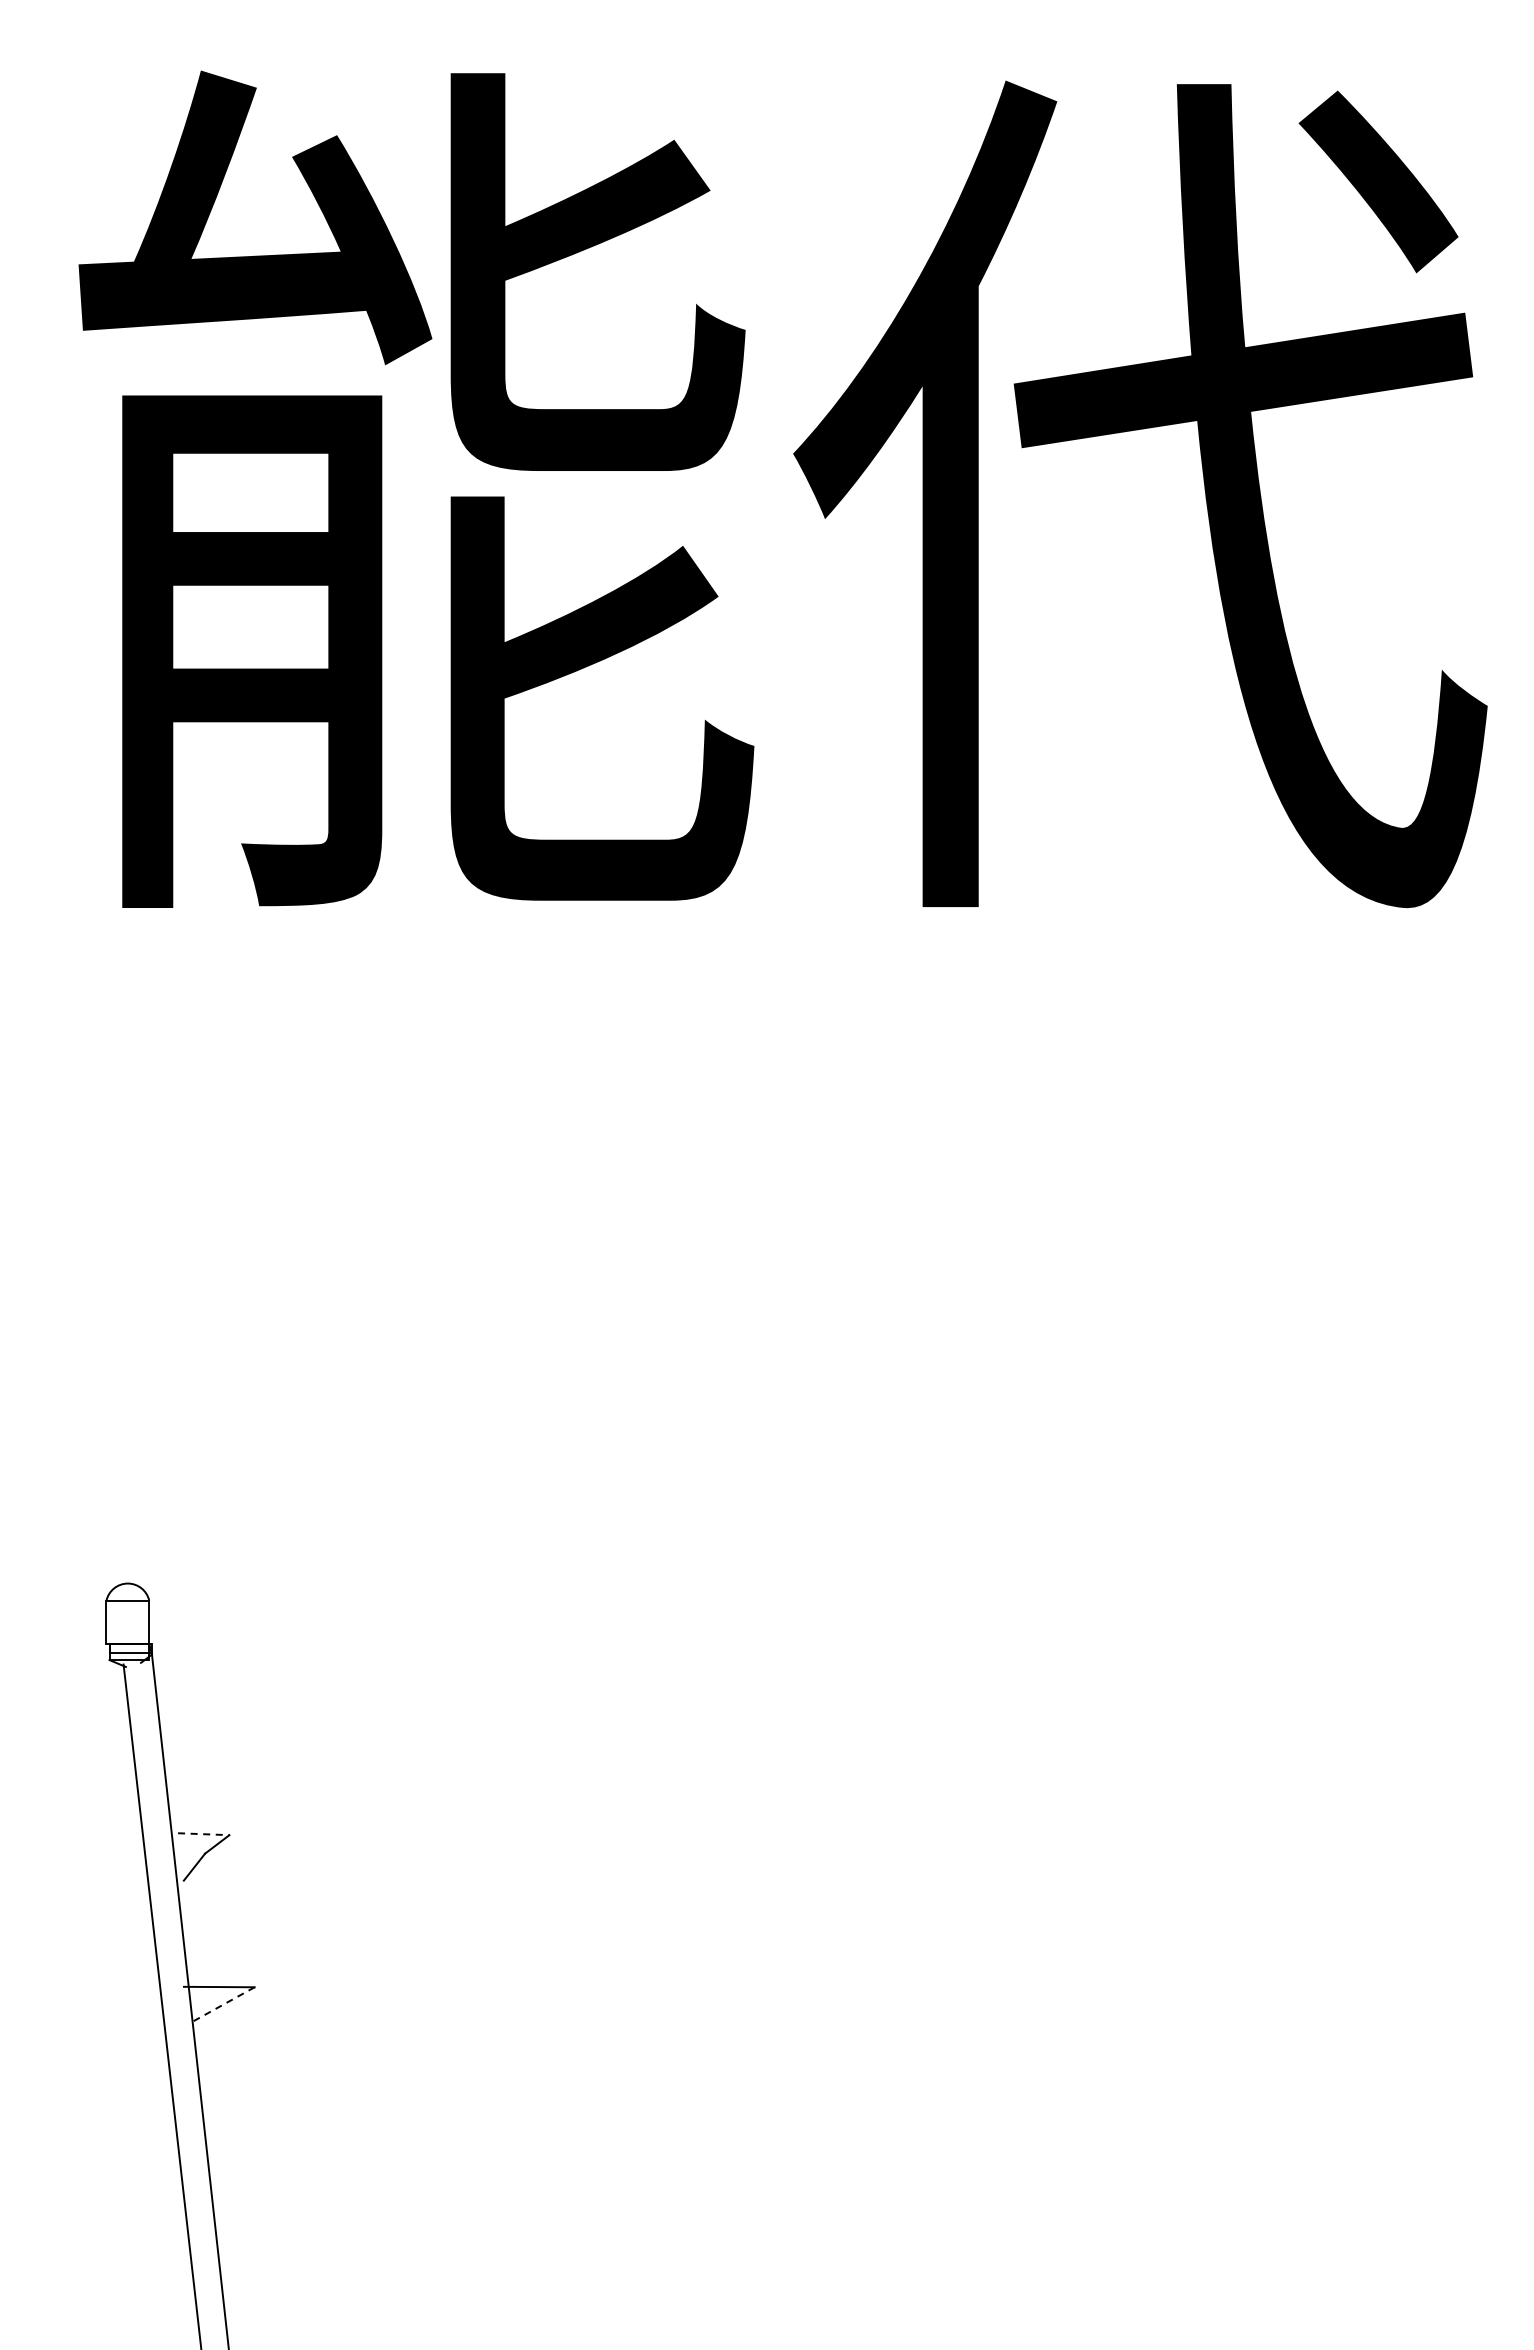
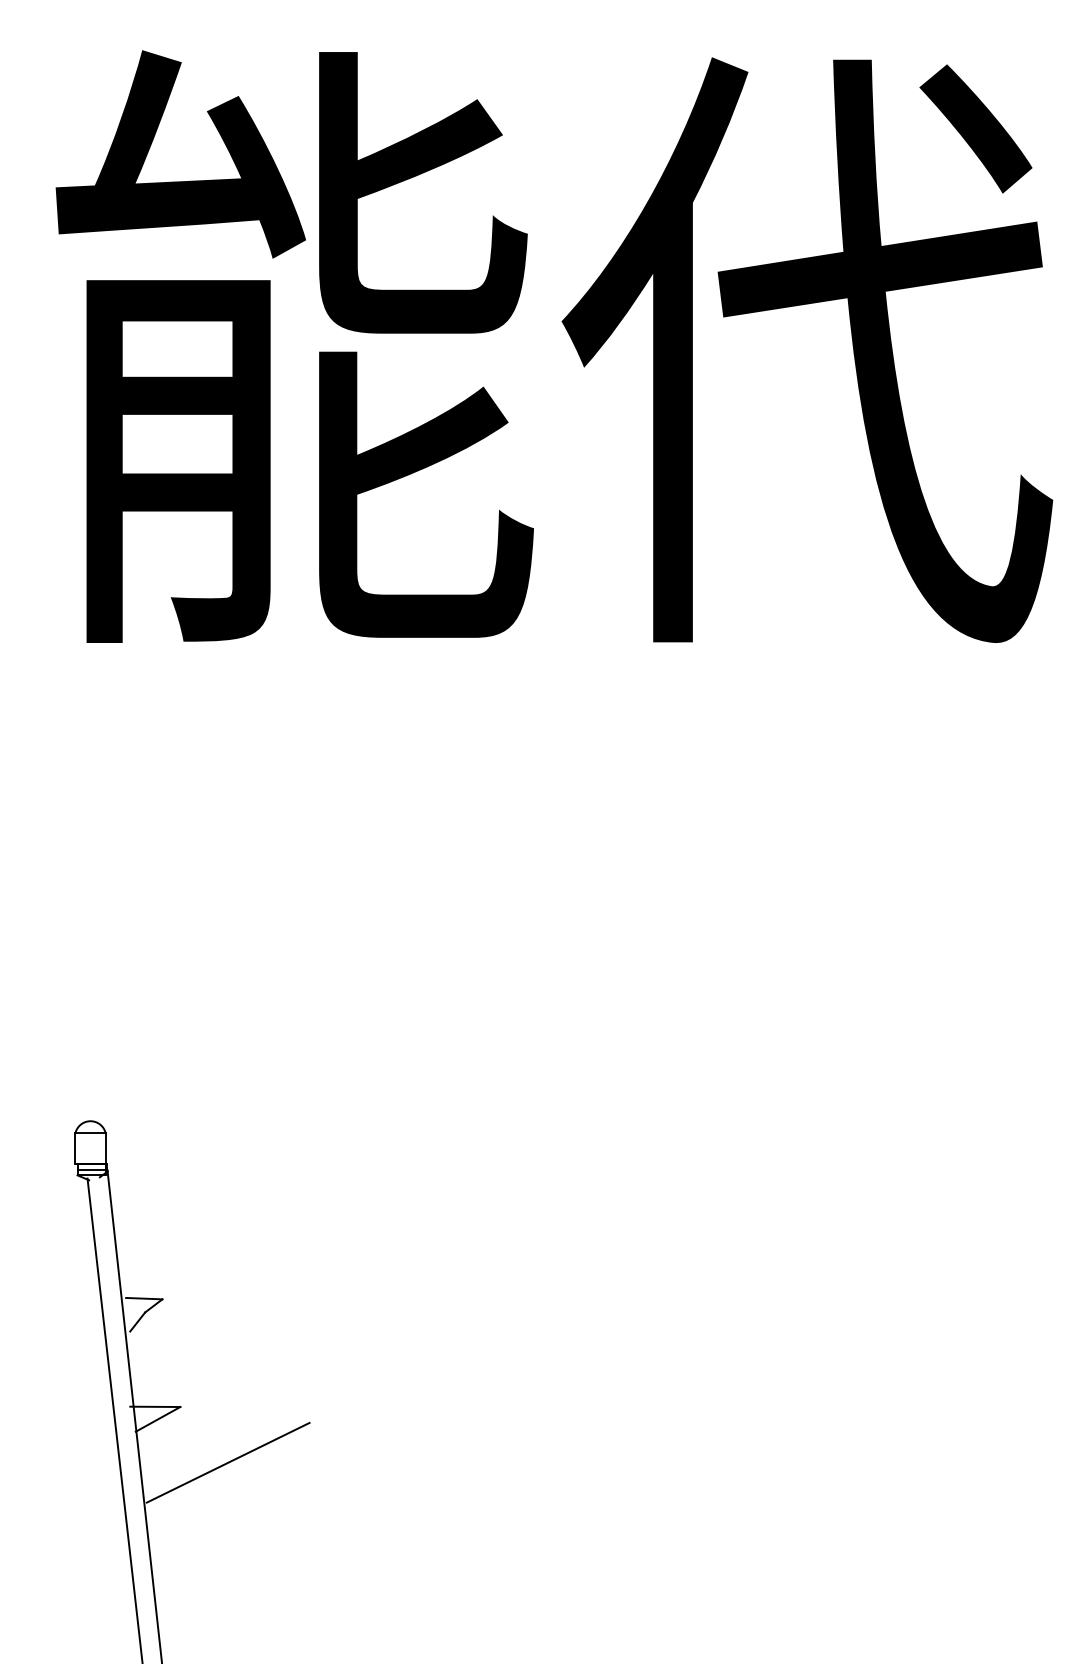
line: (203, 1834) -> (144, 1298), dashed -> solid
line: (223, 2004) -> (158, 1419), dashed -> solid
line: (322, 2065) -> (228, 1462), added

